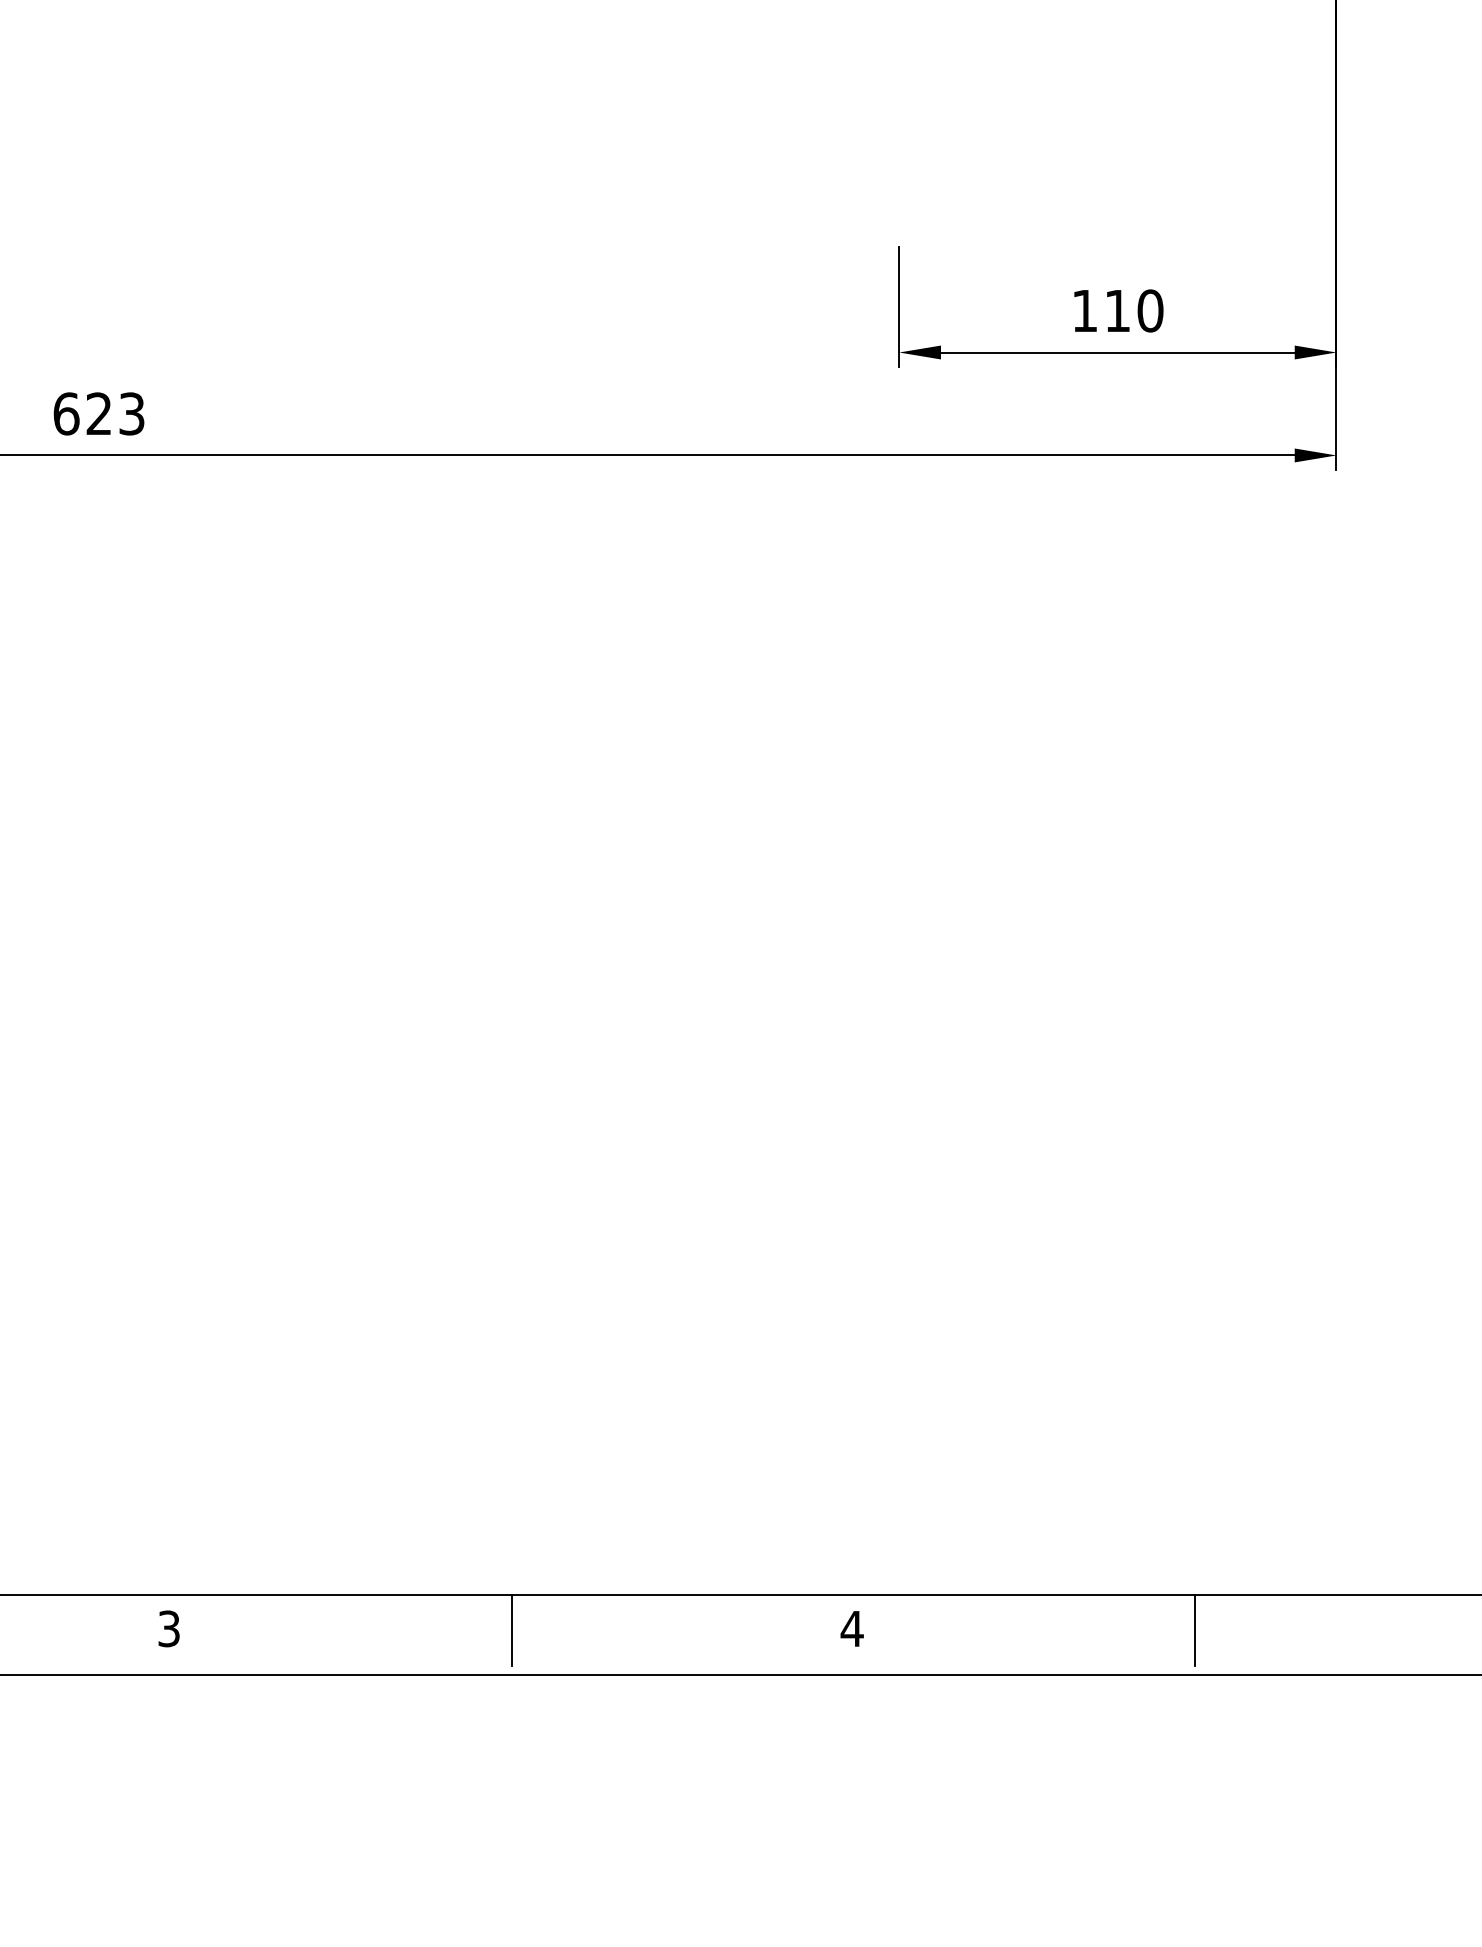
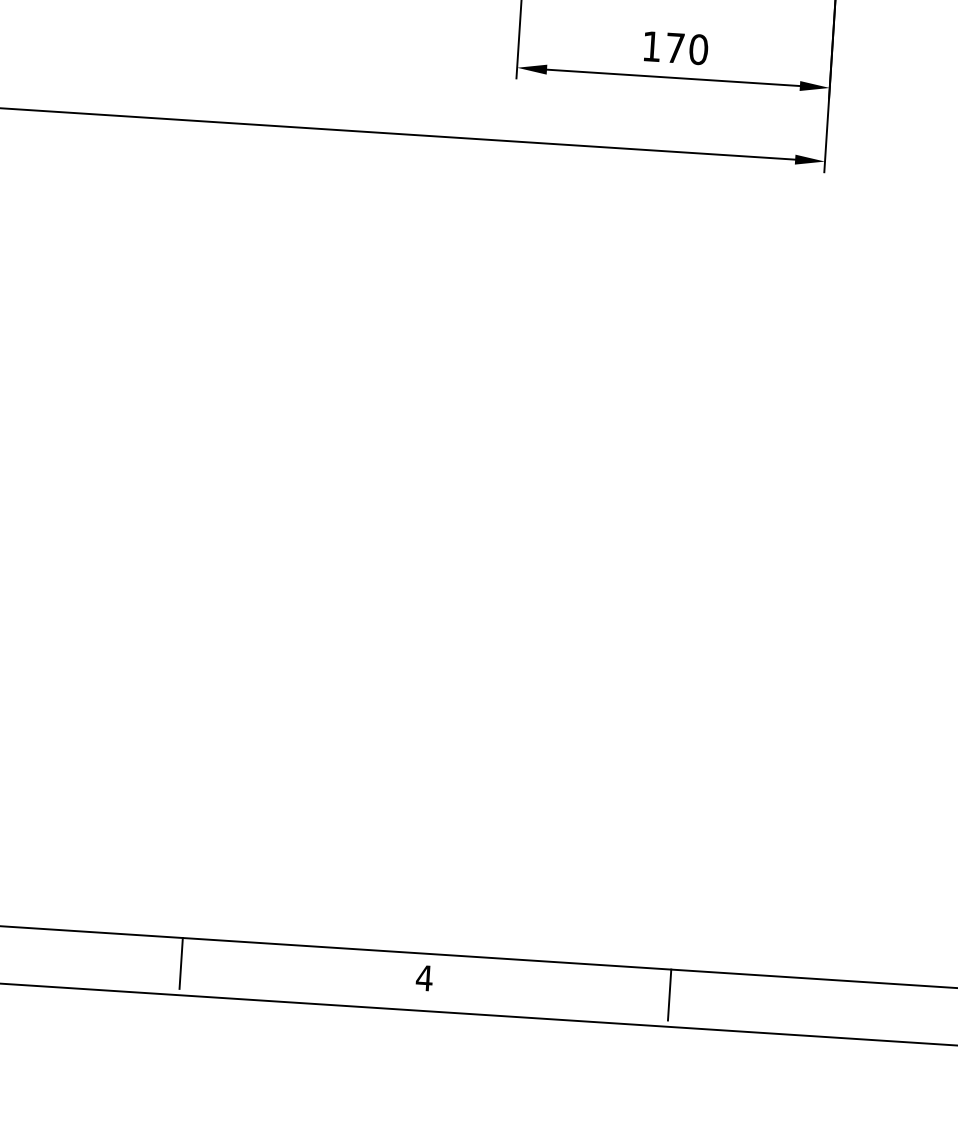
text: (1117, 310) -> (675, 47), 110 -> 170

